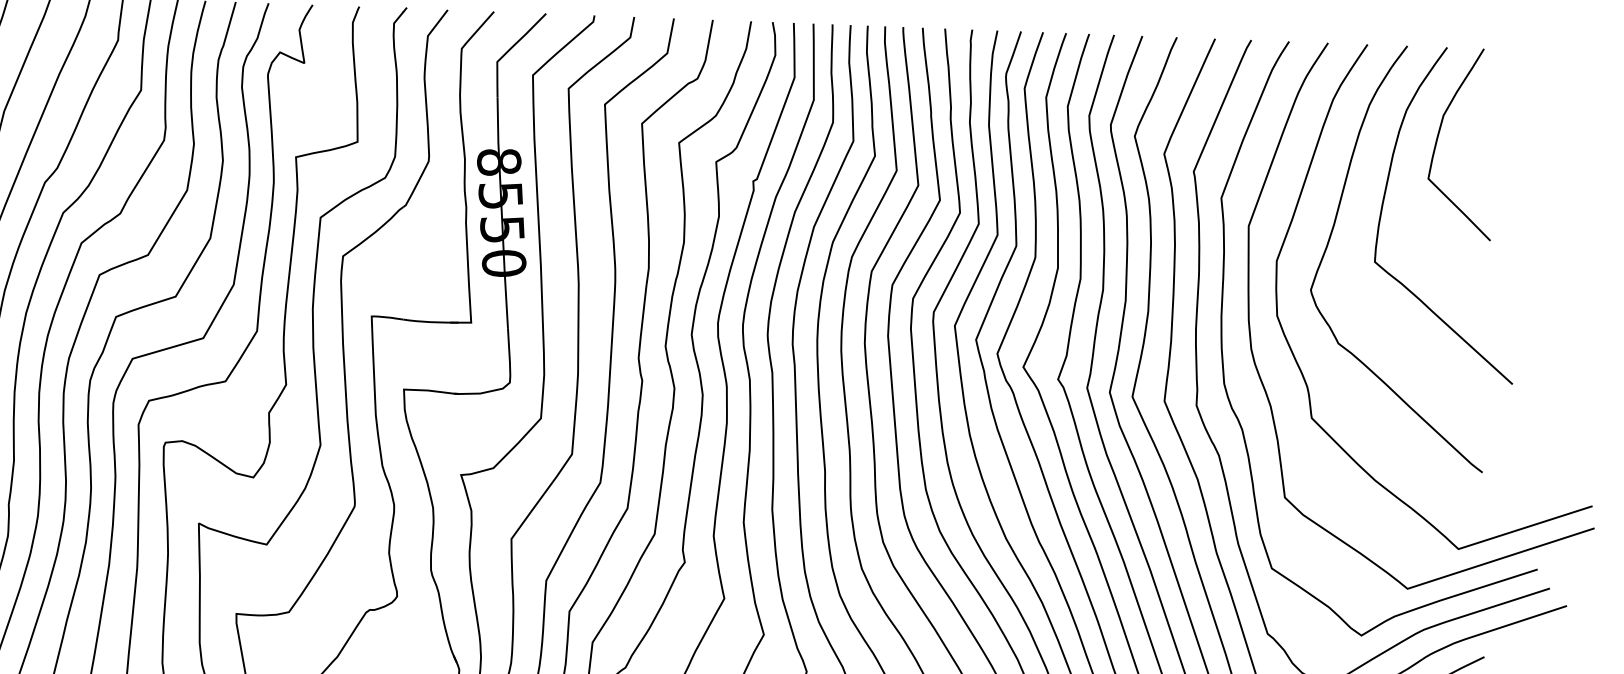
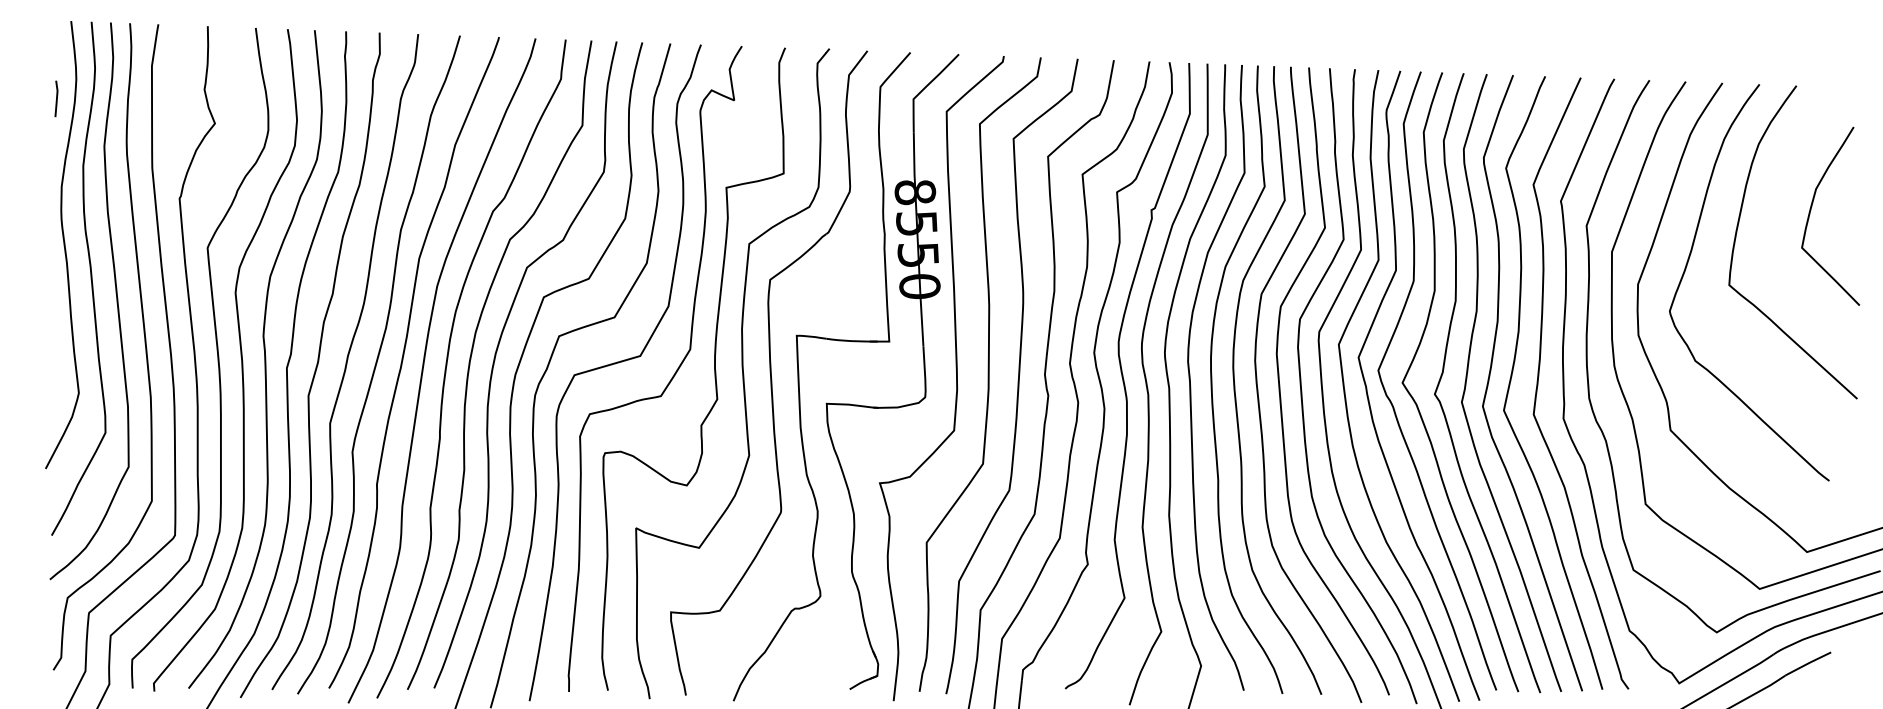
curve: (1438, 138) -> (1811, 210), moved

